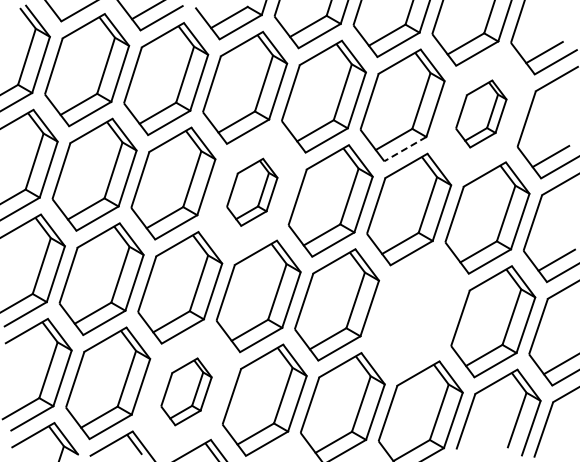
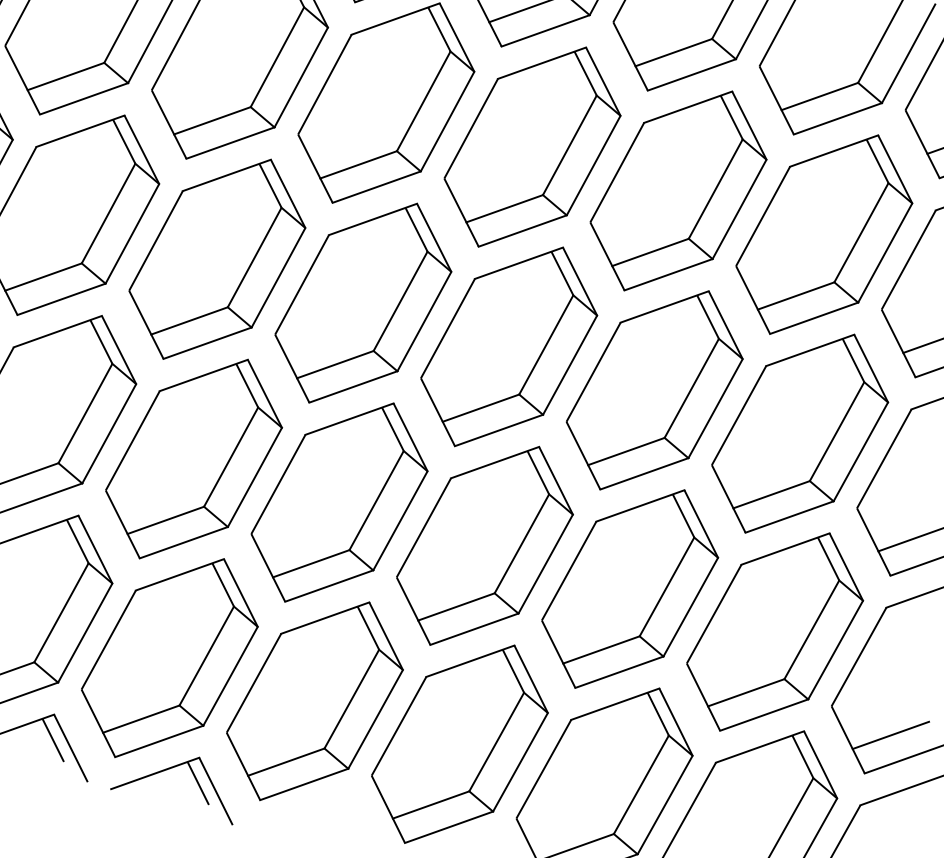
part: (481, 113) -> (825, 233), size x1.67
line: (404, 149) -> (666, 275), dashed -> solid
part: (252, 192) -> (364, 303), size x1.67
part: (415, 312) -> (630, 587), added
part: (186, 391) -> (169, 657), size x1.67

